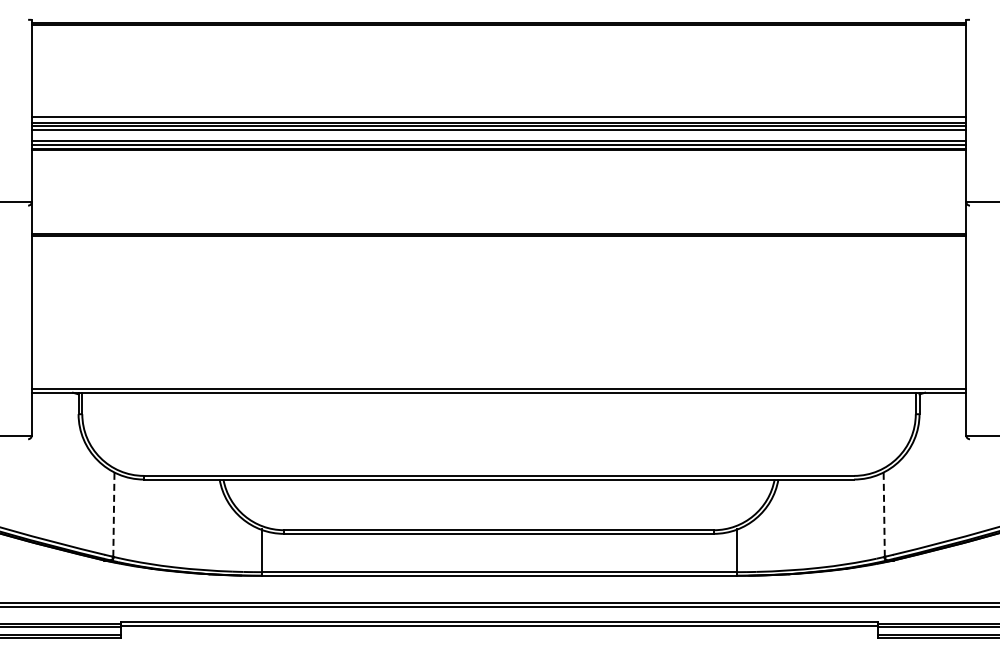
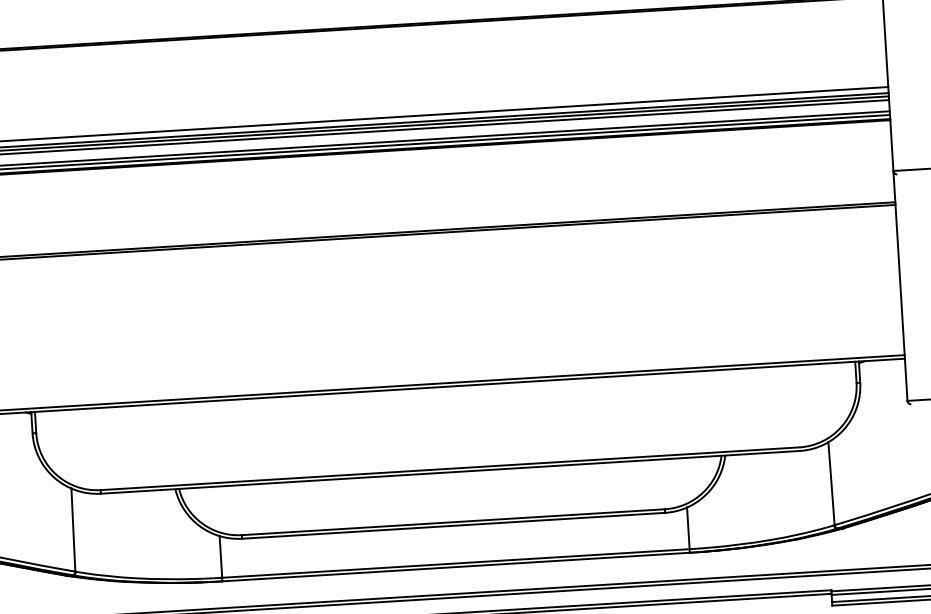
line: (113, 513) -> (72, 528), dashed -> solid
line: (884, 513) -> (831, 482), dashed -> solid

